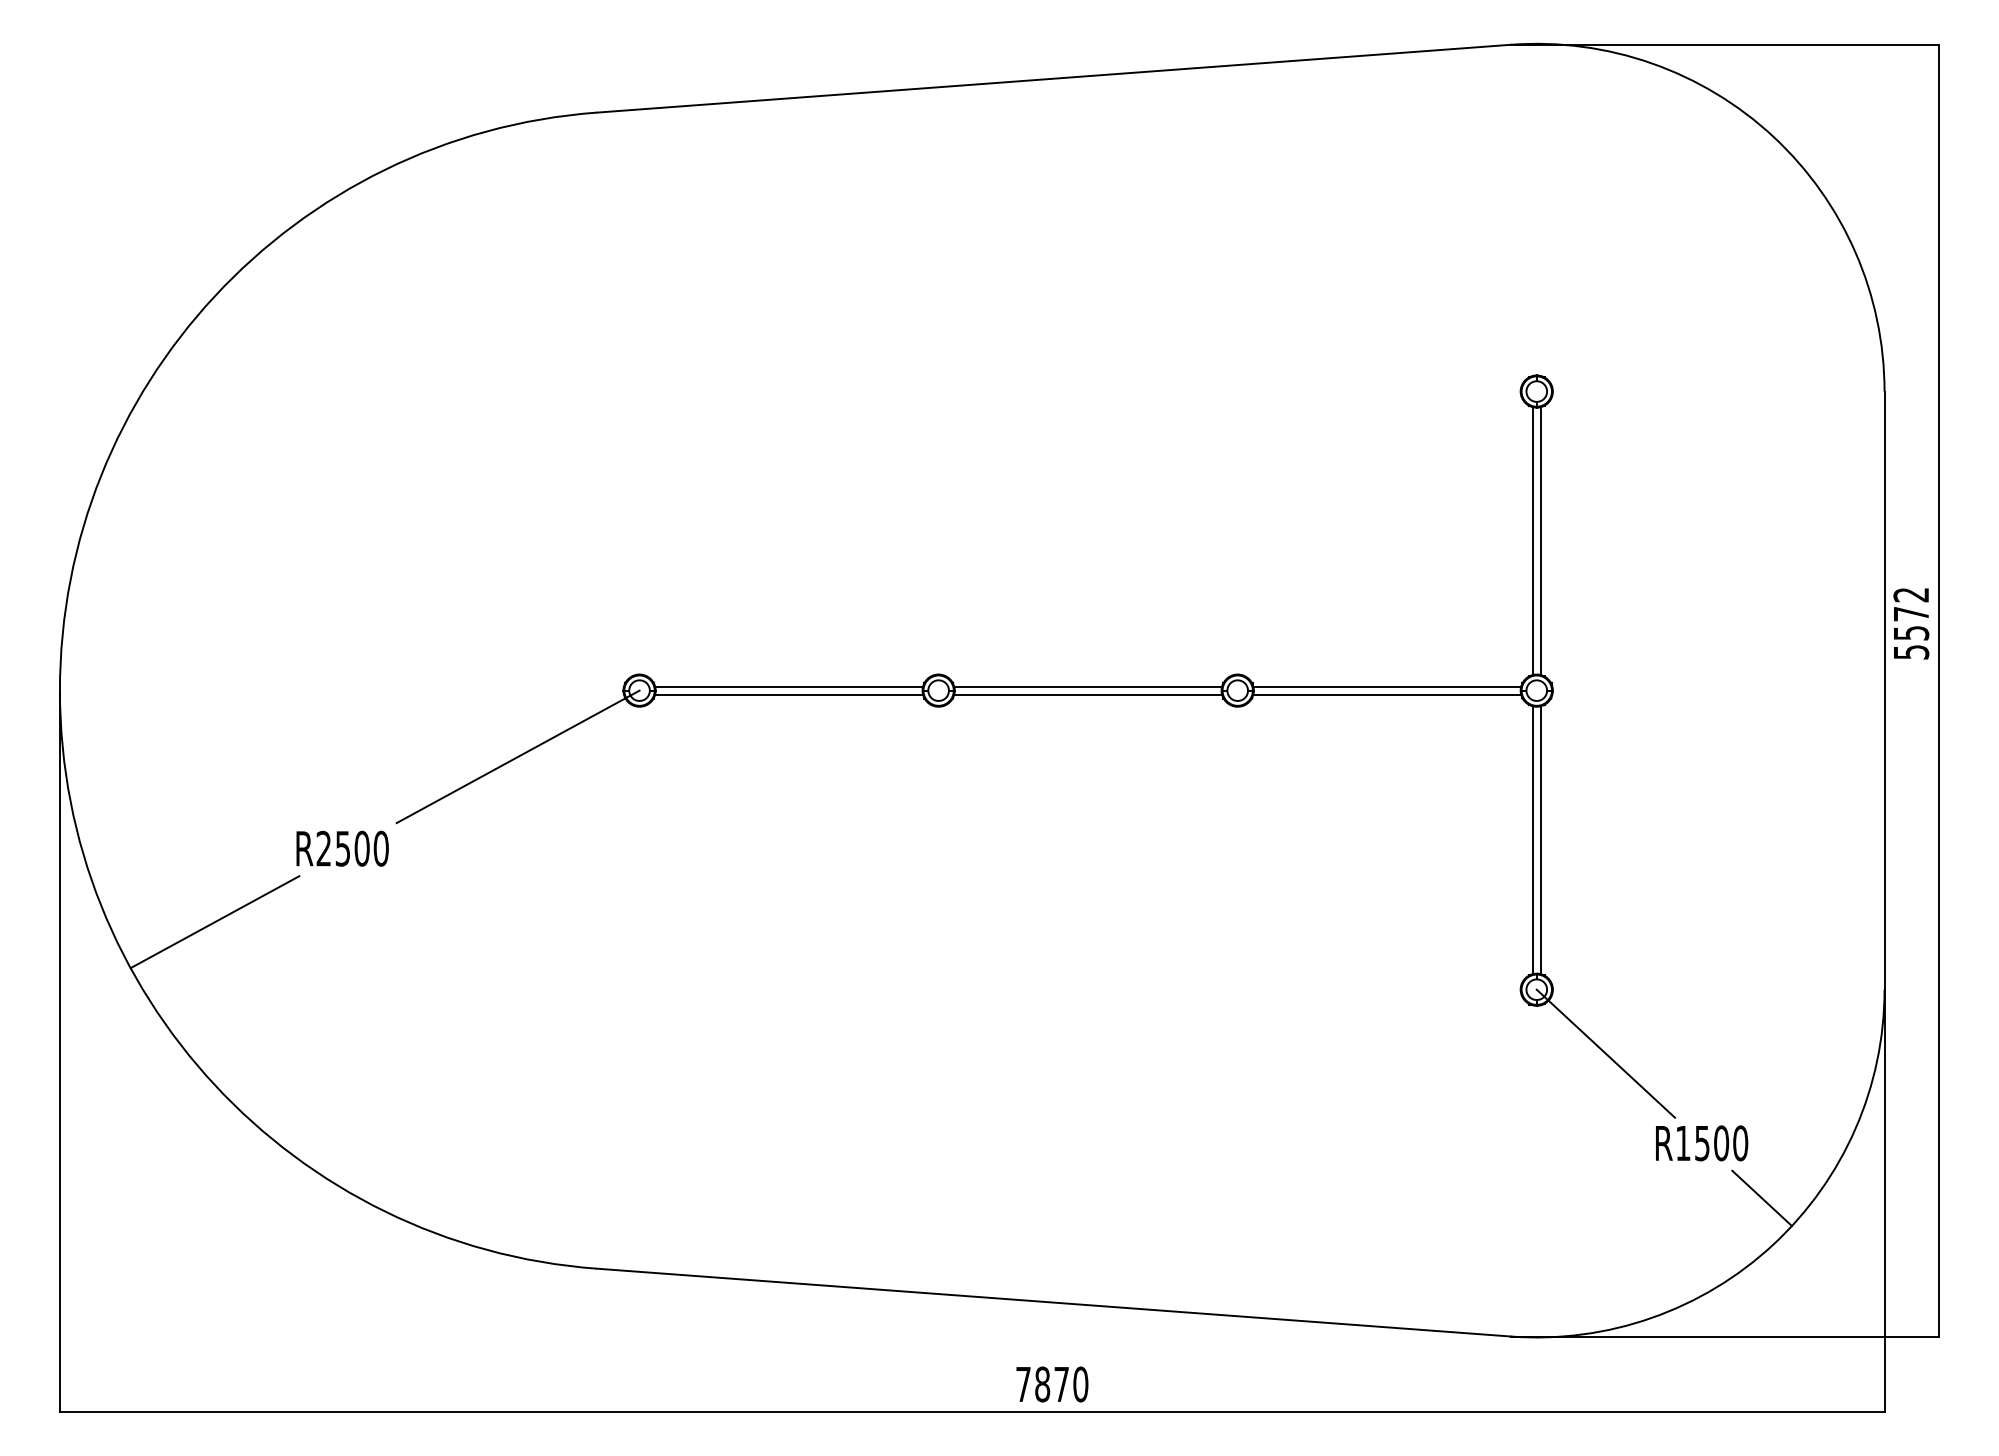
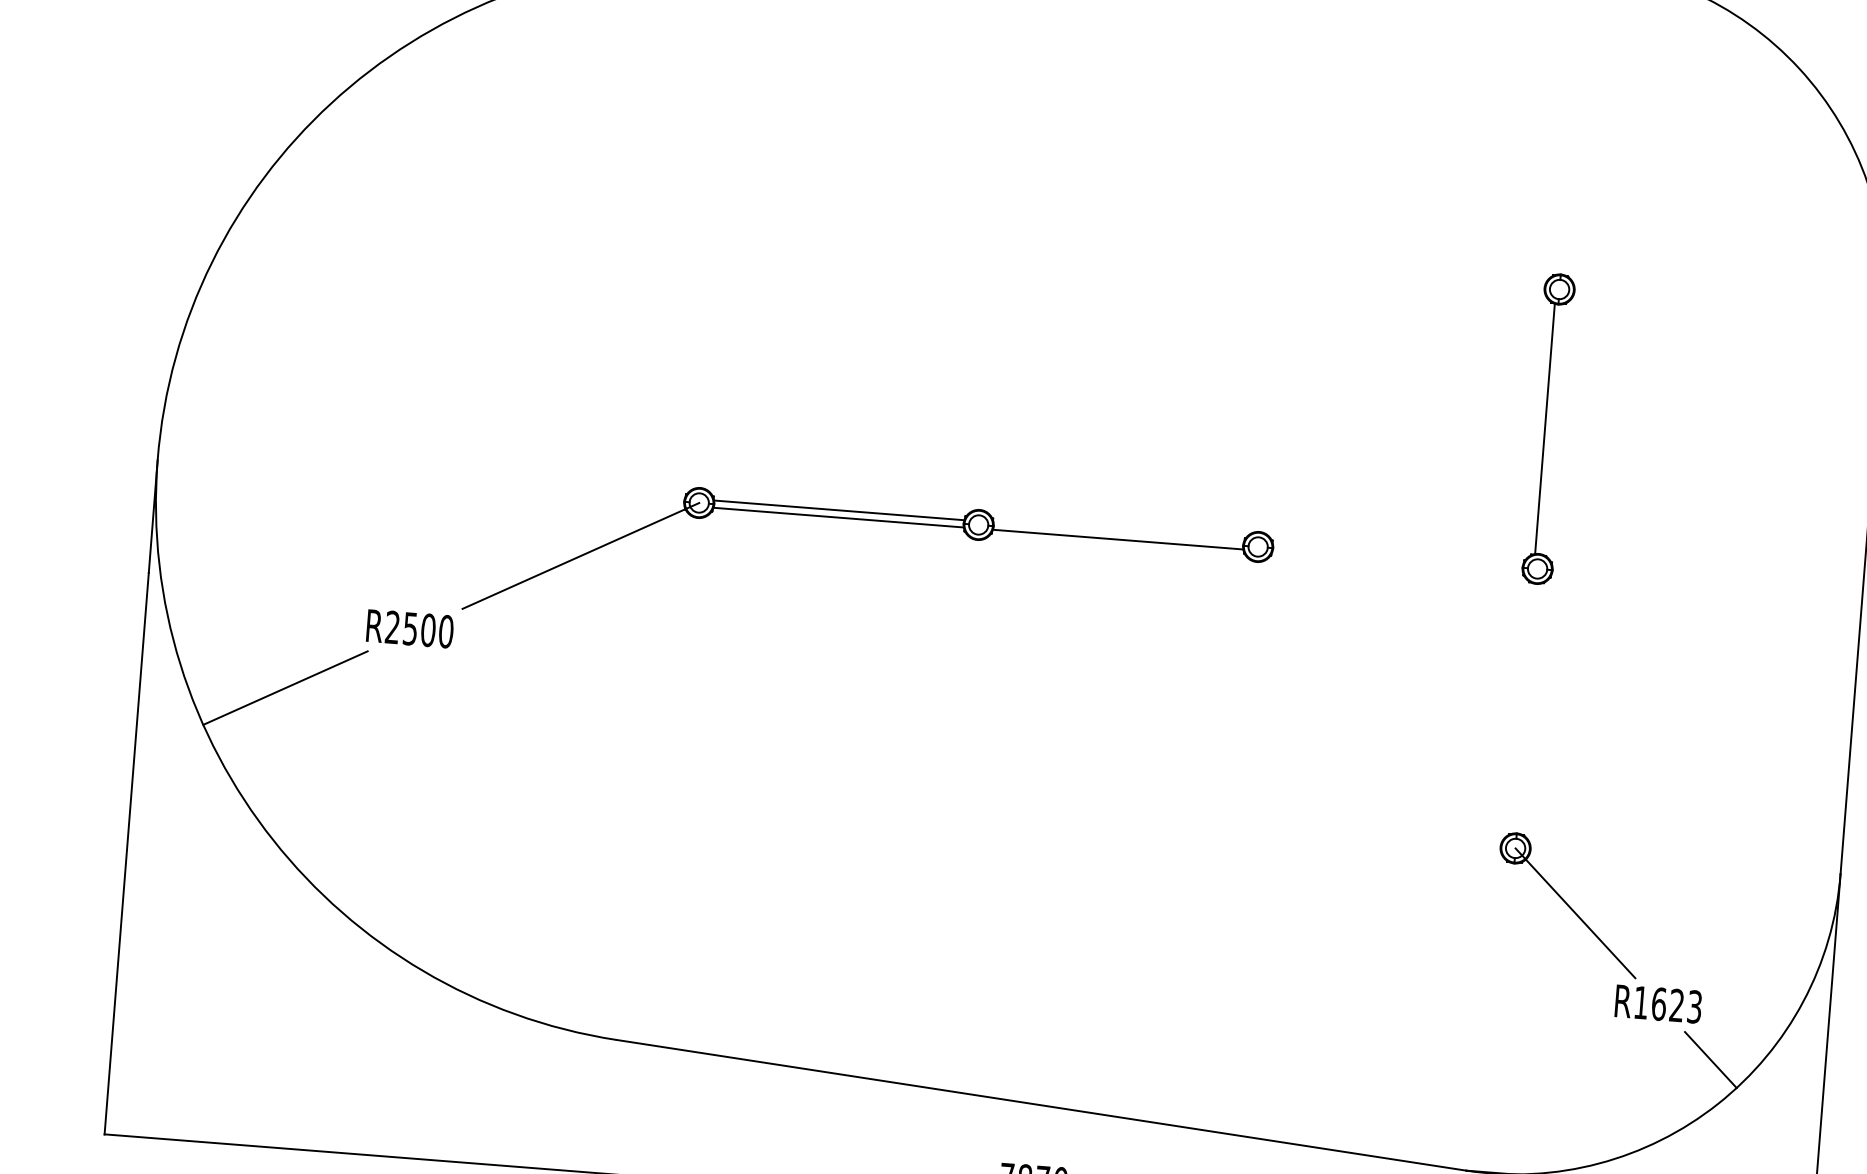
line: (1540, 541) -> (1552, 429), removed
line: (1088, 686) -> (1119, 532), removed
line: (1387, 686) -> (1398, 554), removed
line: (1387, 694) -> (1397, 561), removed
line: (1532, 840) -> (1522, 708), removed
line: (1540, 840) -> (1530, 709), removed
text: (1721, 1143) -> (1676, 1005), R1500 -> R1623

